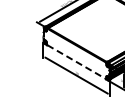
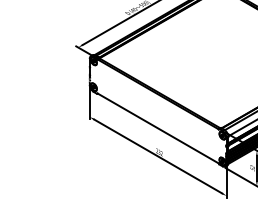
line: (76, 62) -> (157, 129), dashed -> solid

